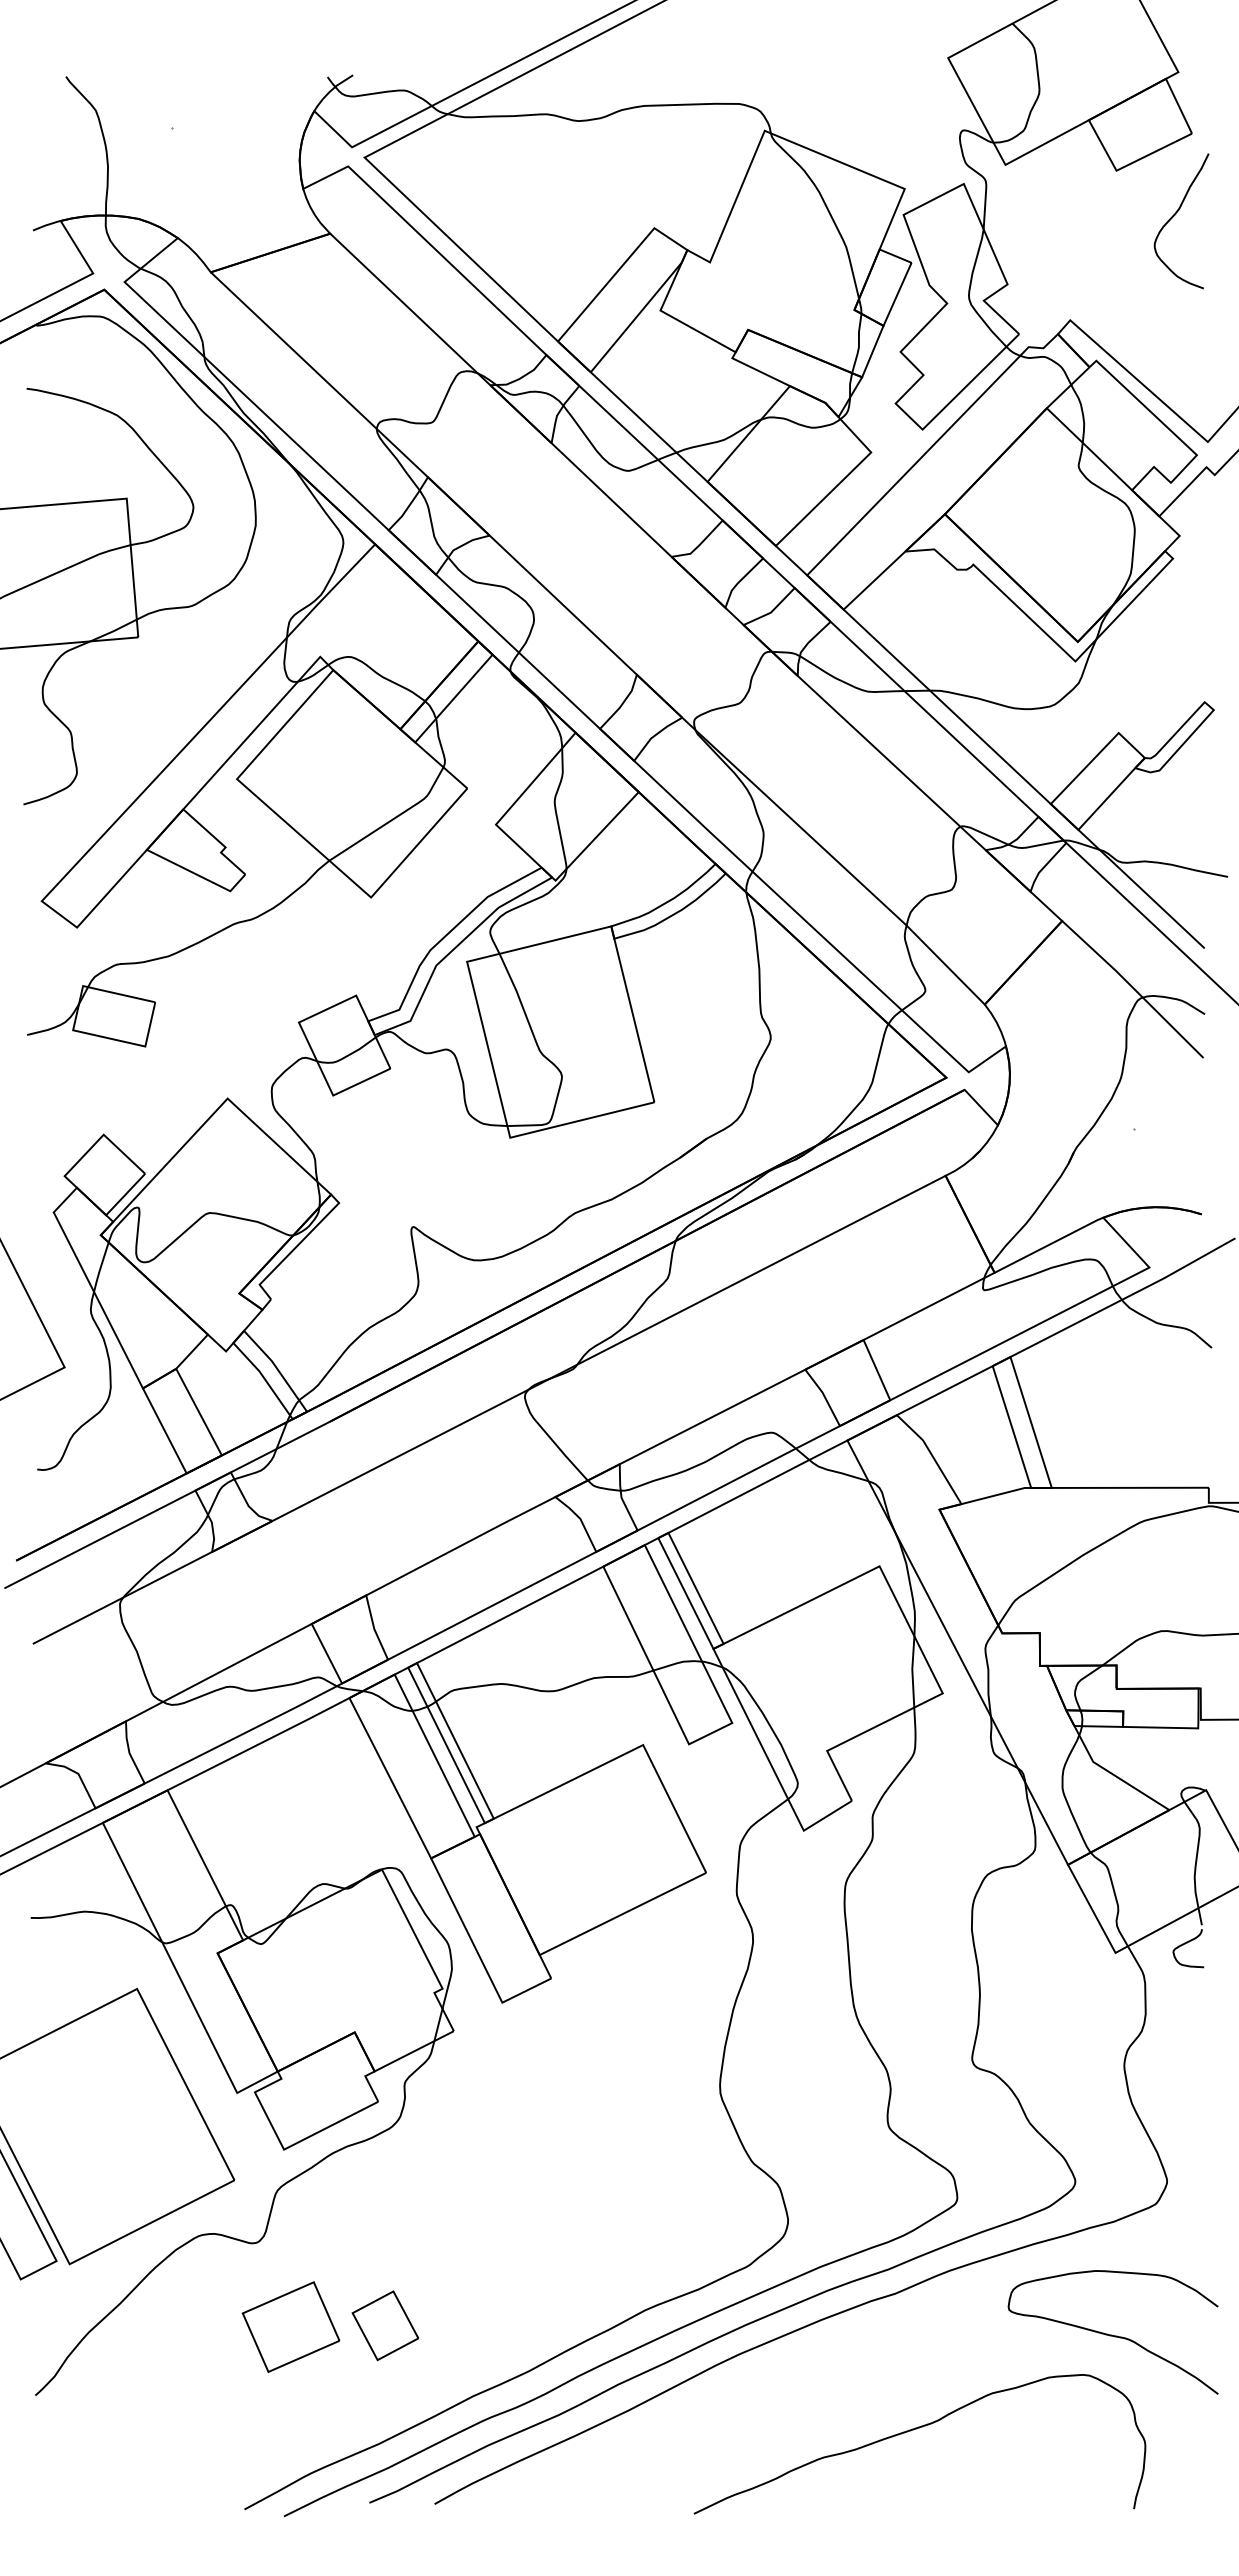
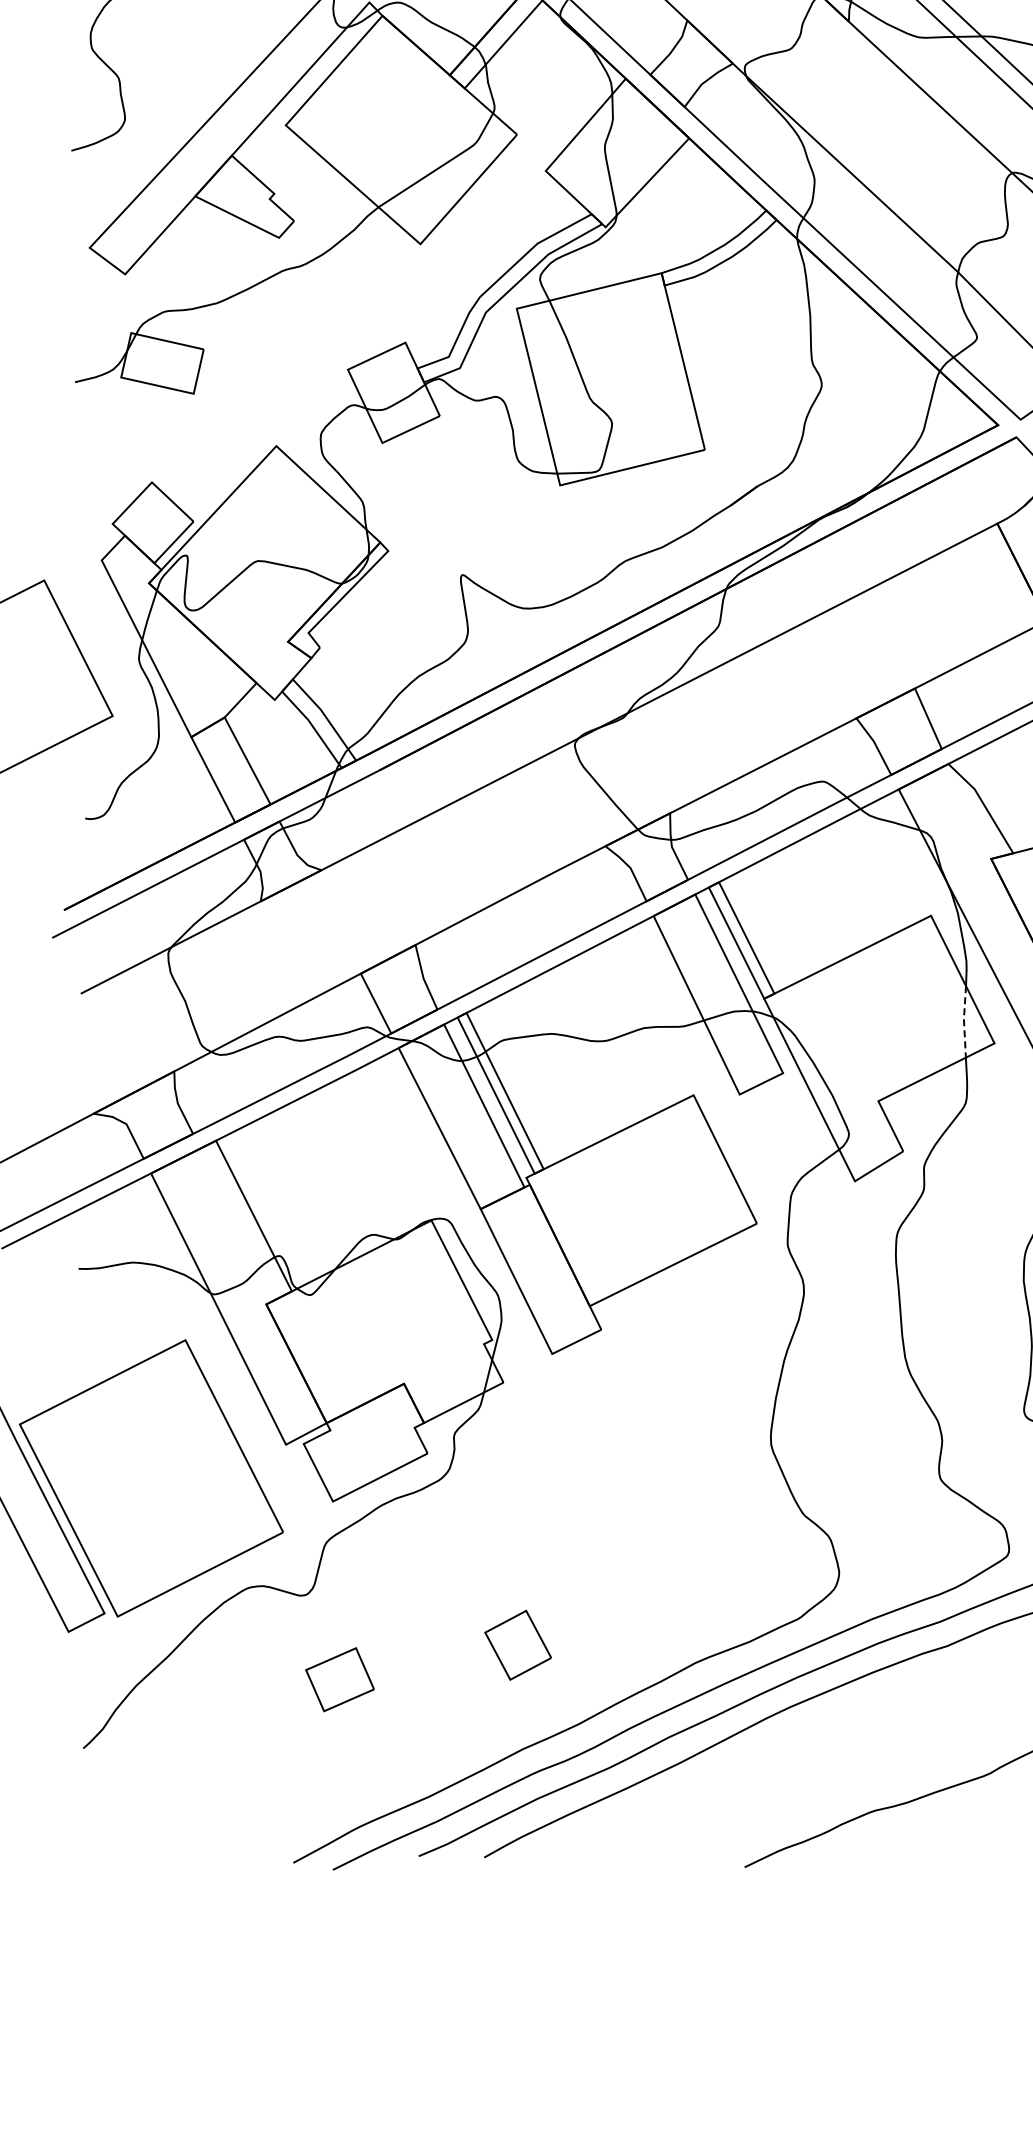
line: (912, 1672) -> (964, 1022), solid -> dashed
part: (384, 2325) -> (517, 1645), moved
part: (290, 2326) -> (339, 1679), size x0.7

